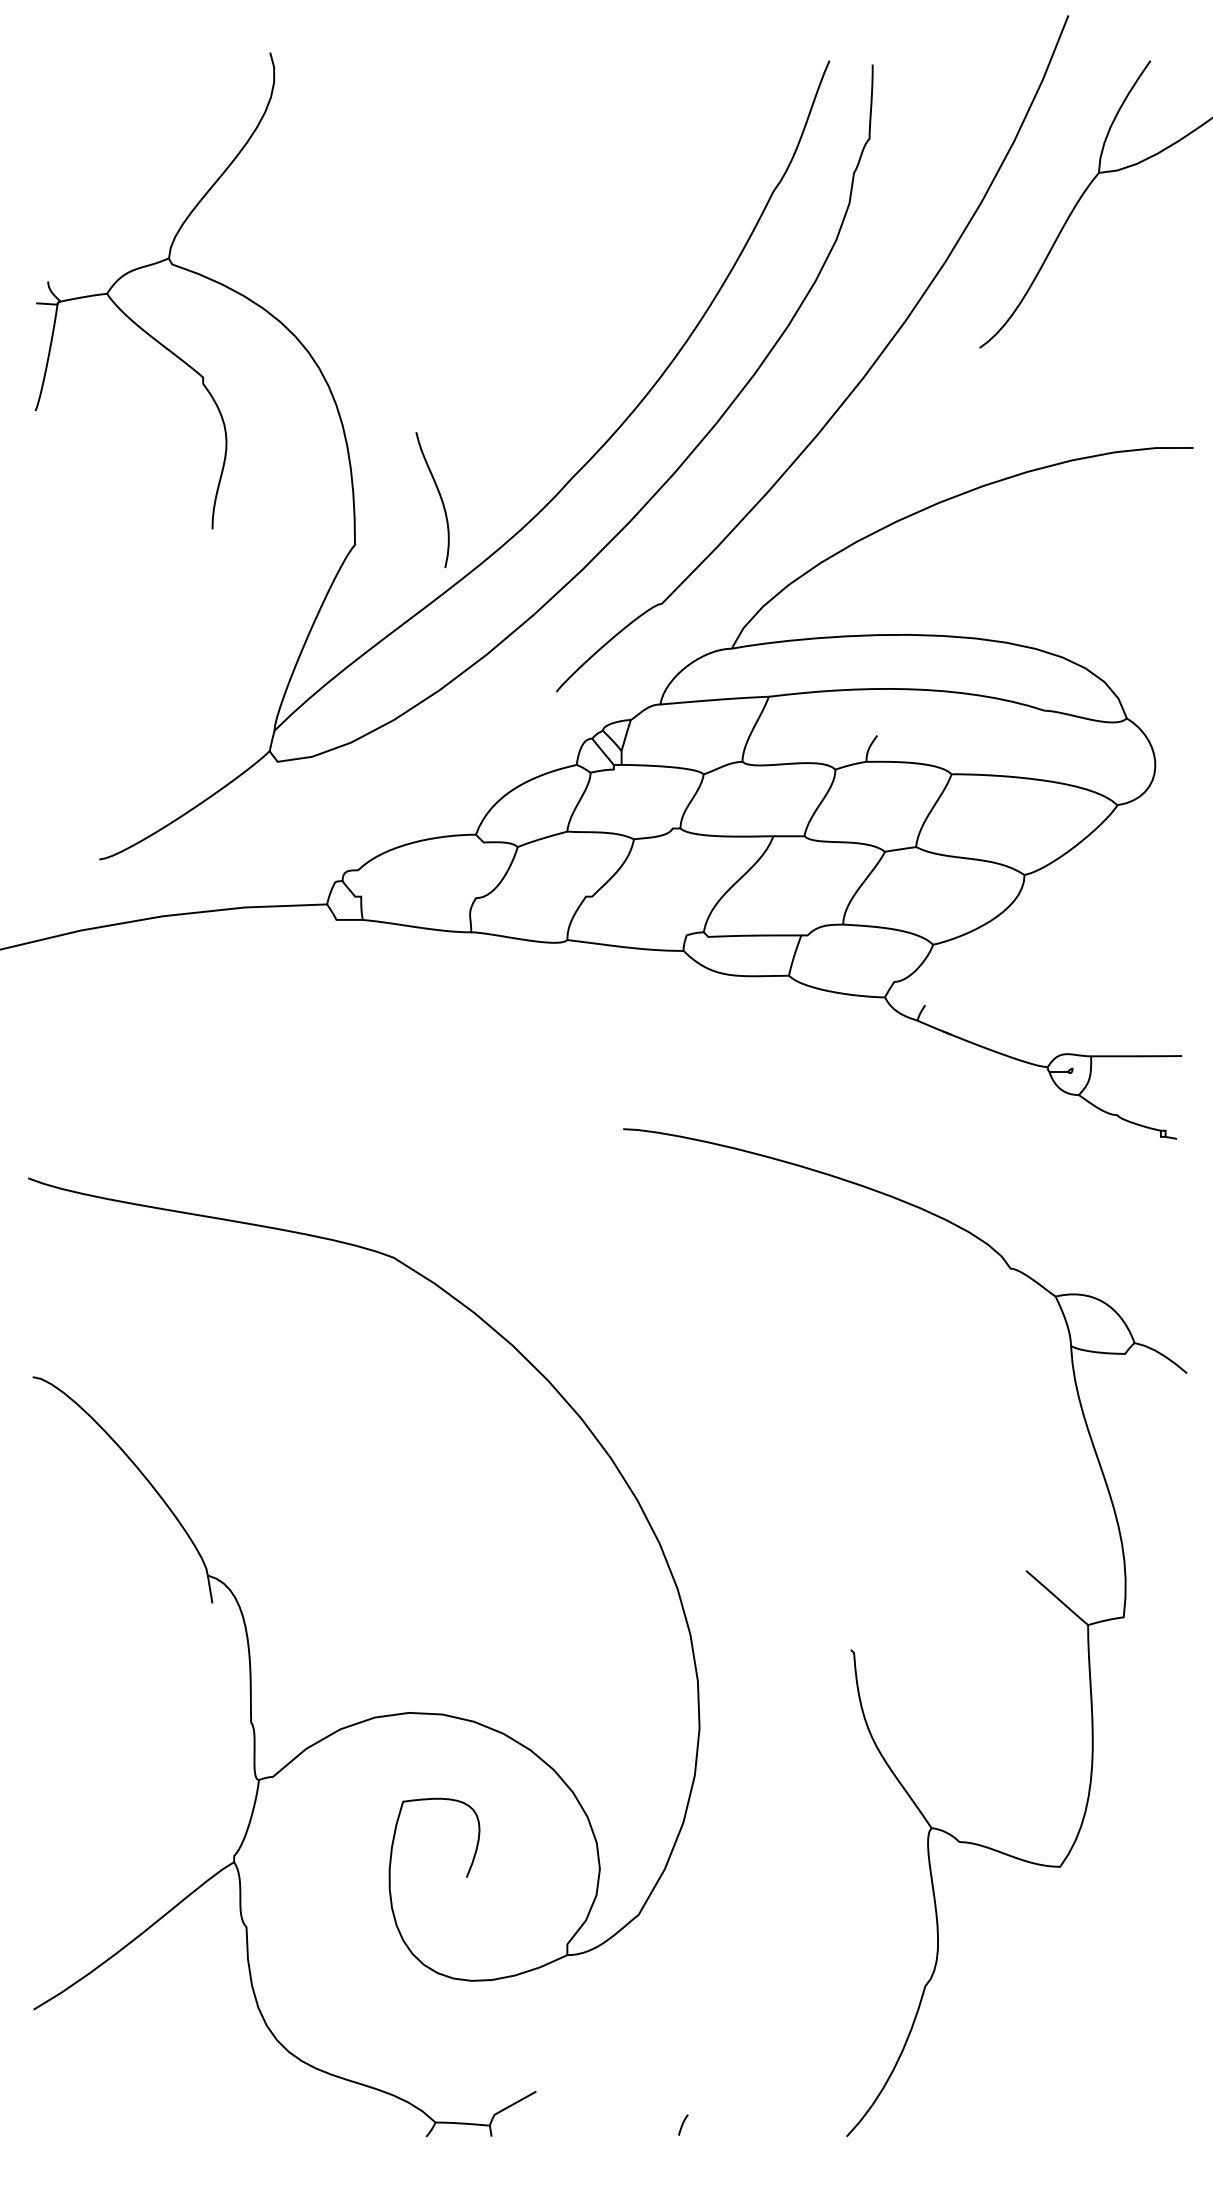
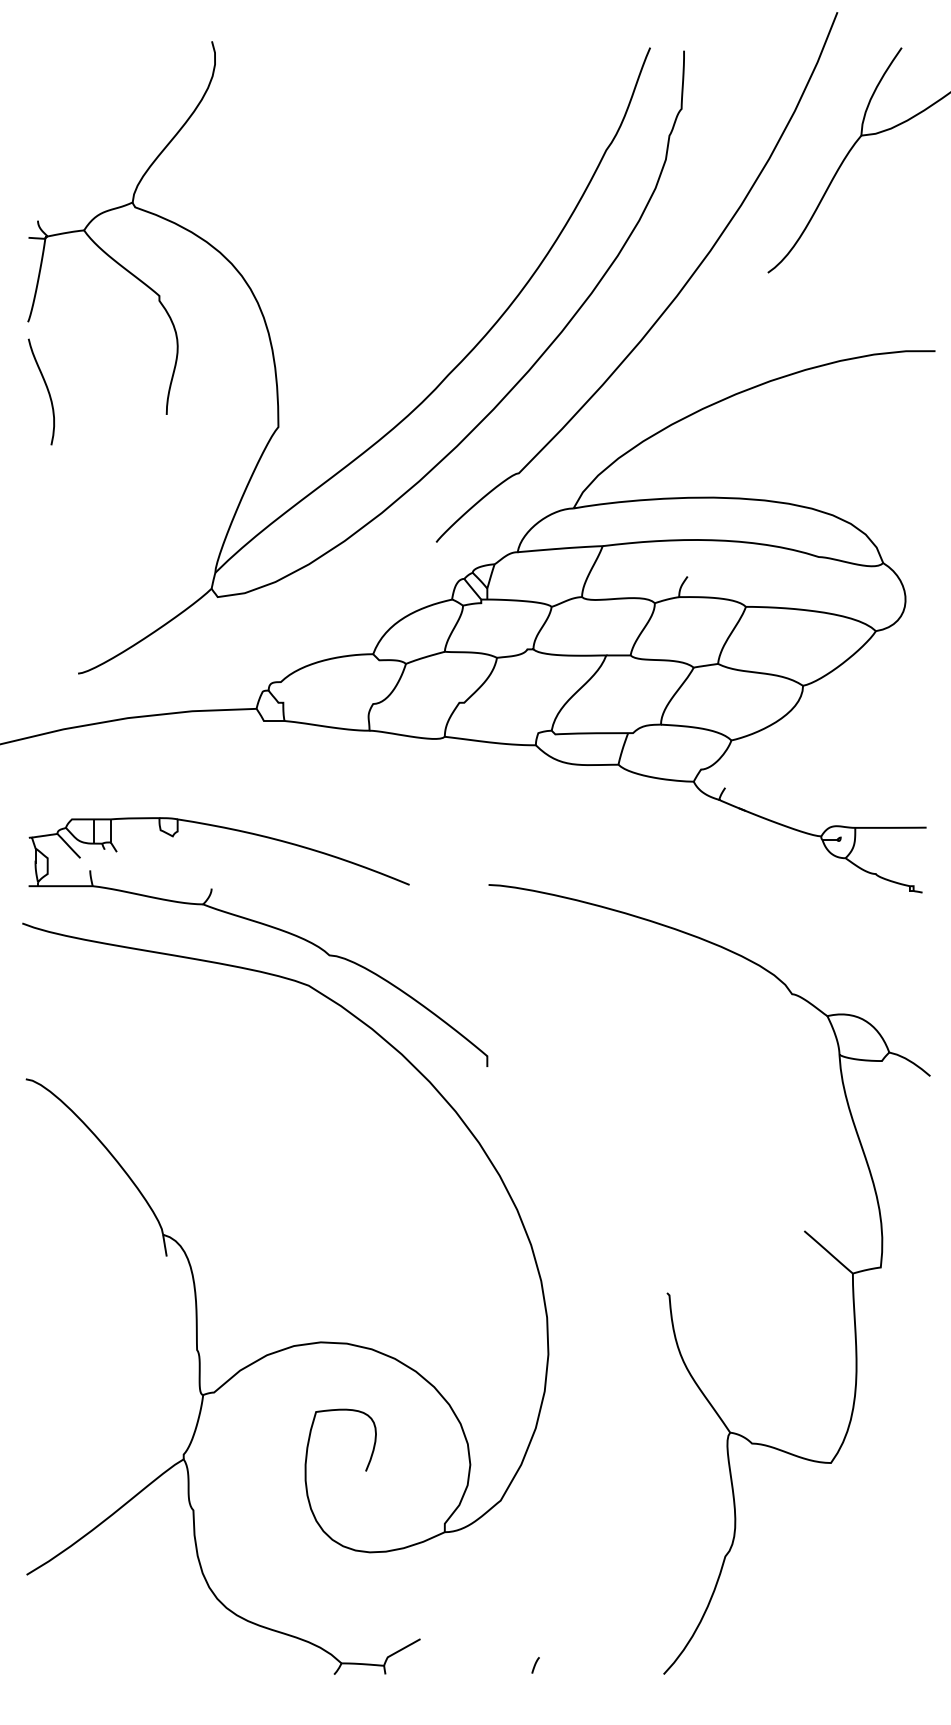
curve: (439, 496) -> (46, 389), moved
part: (336, 1180) -> (263, 925), added

